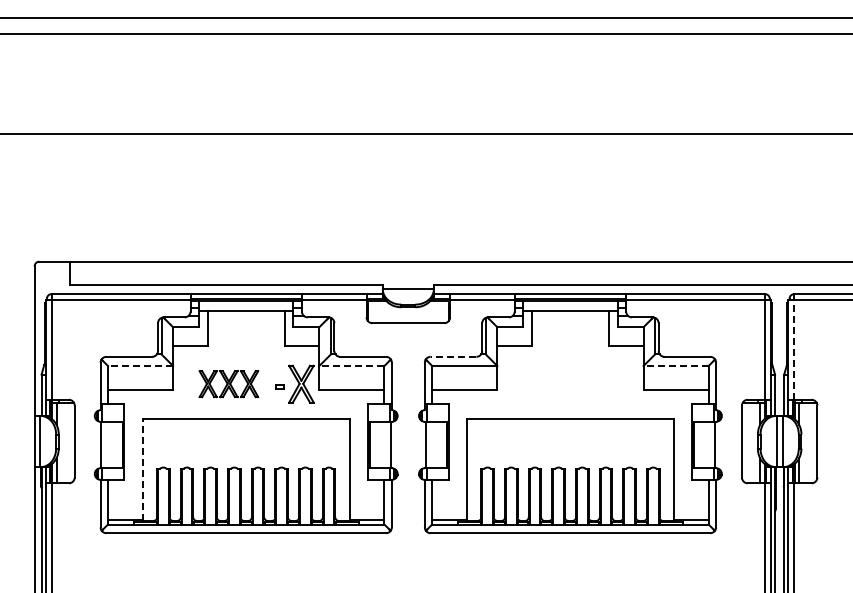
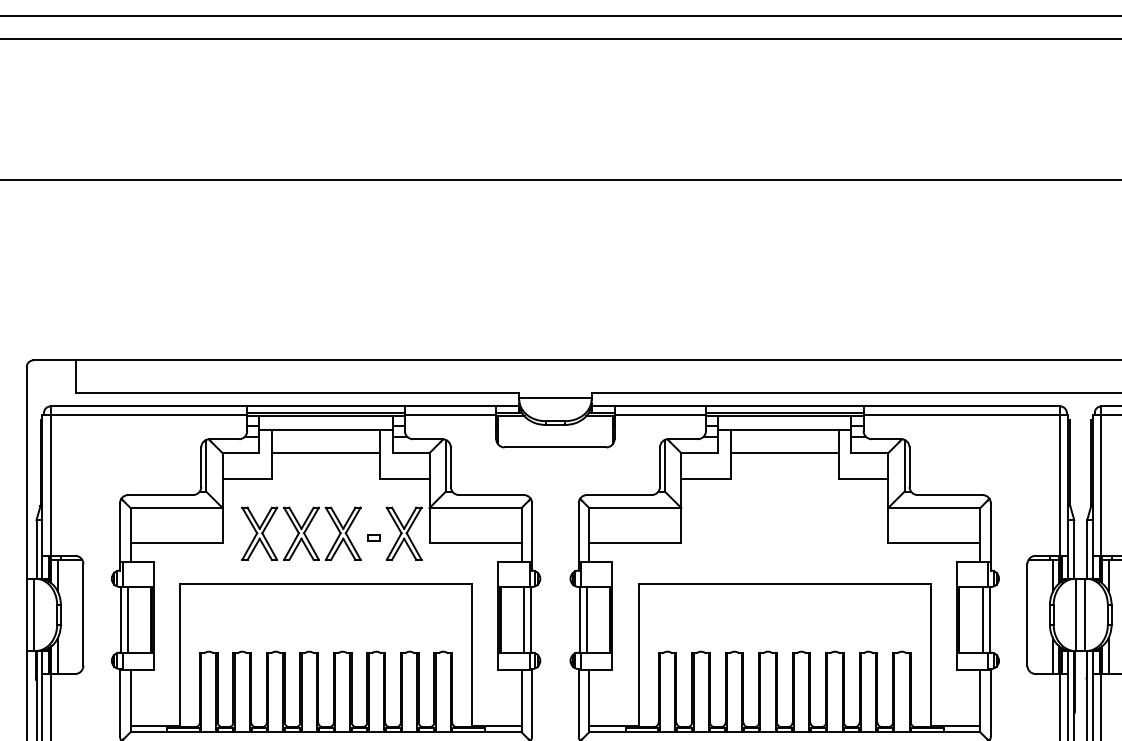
line: (245, 327) -> (325, 453), added
line: (570, 327) -> (784, 453), added
line: (794, 346) -> (1101, 480), dashed -> solid
line: (453, 356) -> (619, 494), dashed -> solid
line: (140, 366) -> (176, 508), dashed -> solid
line: (351, 366) -> (475, 508), dashed -> solid
line: (676, 366) -> (934, 508), dashed -> solid
part: (228, 383) -> (300, 532), size x1.43
line: (106, 444) -> (128, 619), added
line: (386, 444) -> (524, 619), added
line: (430, 444) -> (586, 619), added
line: (710, 444) -> (982, 619), added
line: (142, 470) -> (179, 655), dashed -> solid

